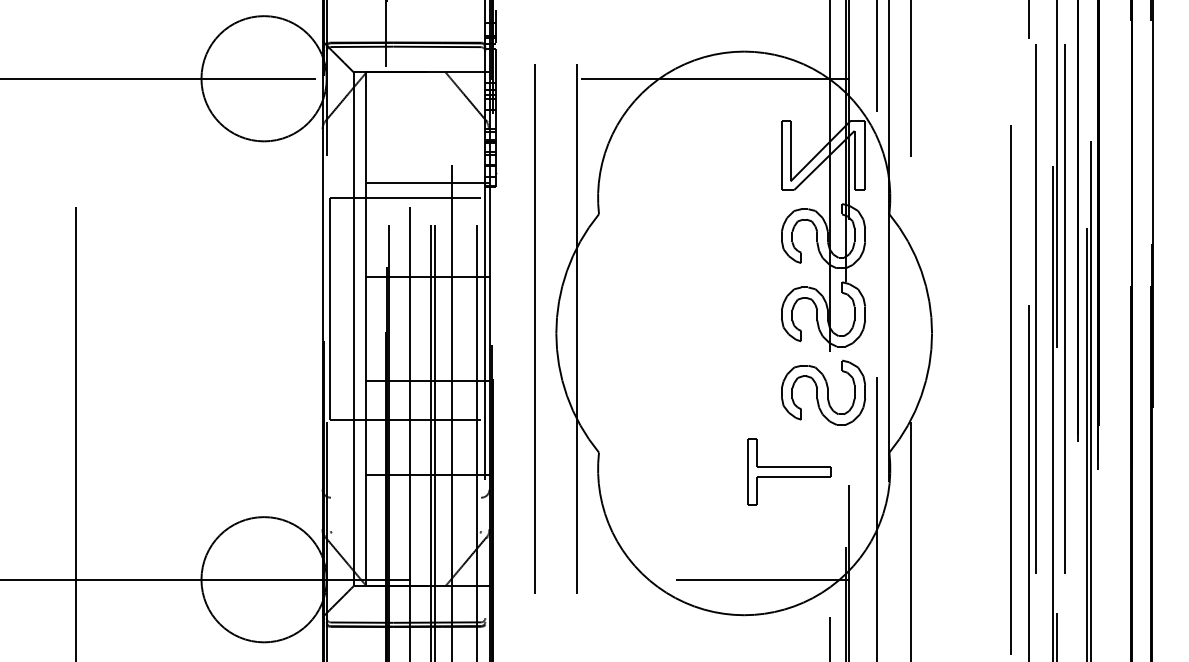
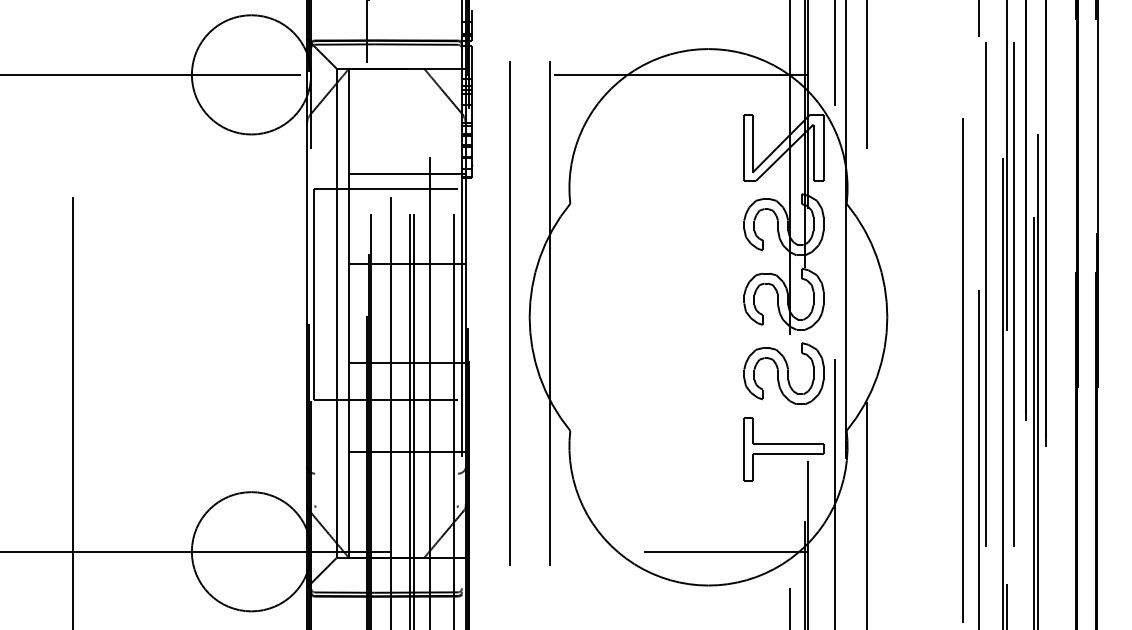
part: (789, 471) -> (783, 448), moved

